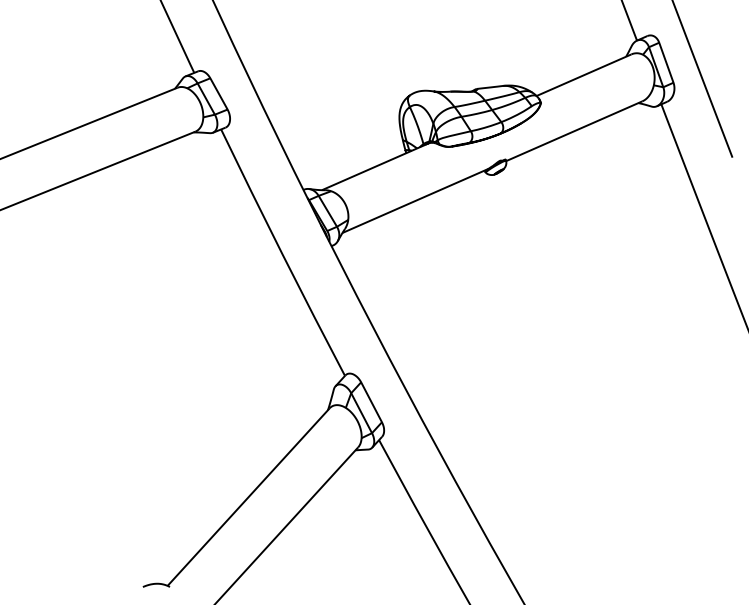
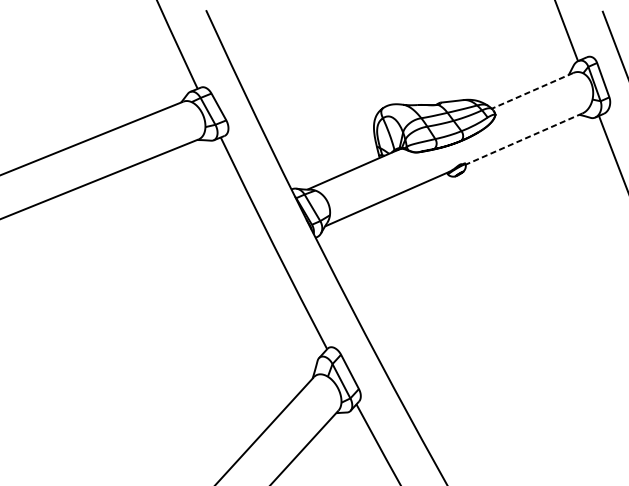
line: (584, 75) -> (532, 91), solid -> dashed
line: (573, 131) -> (523, 139), solid -> dashed

